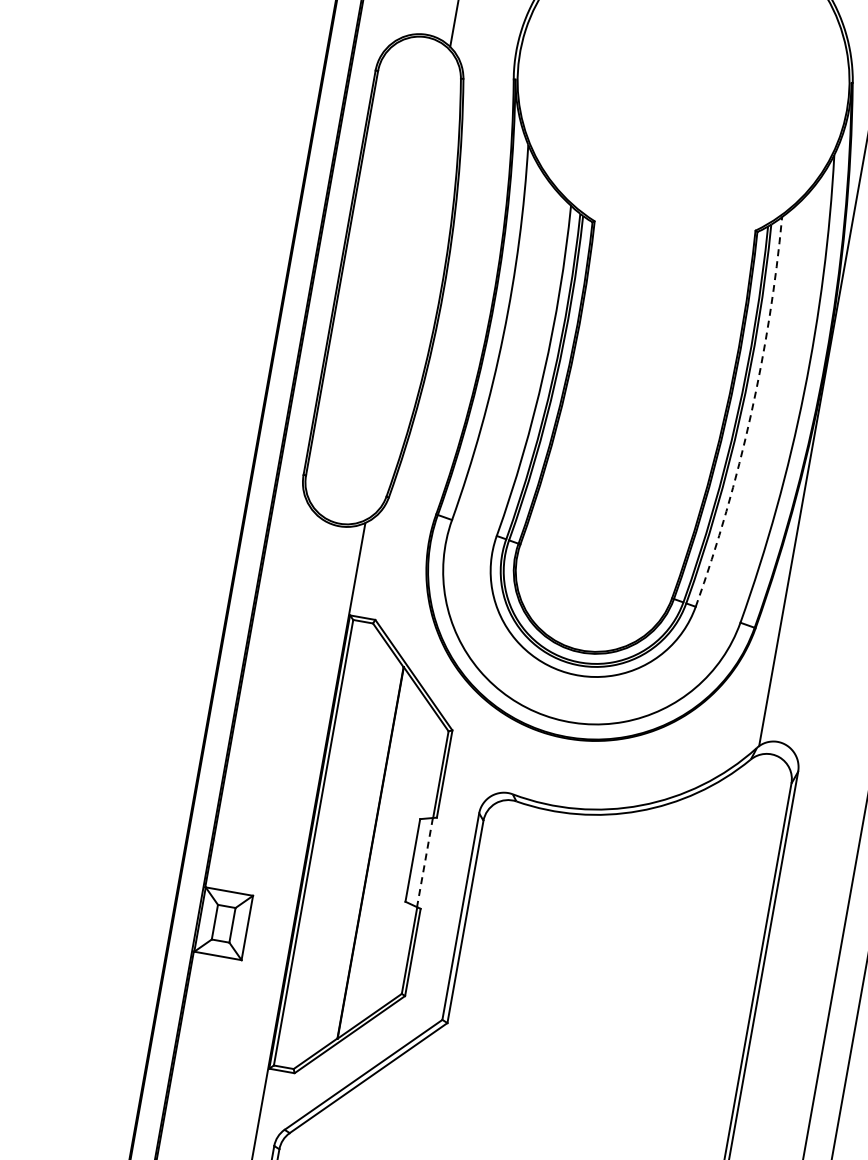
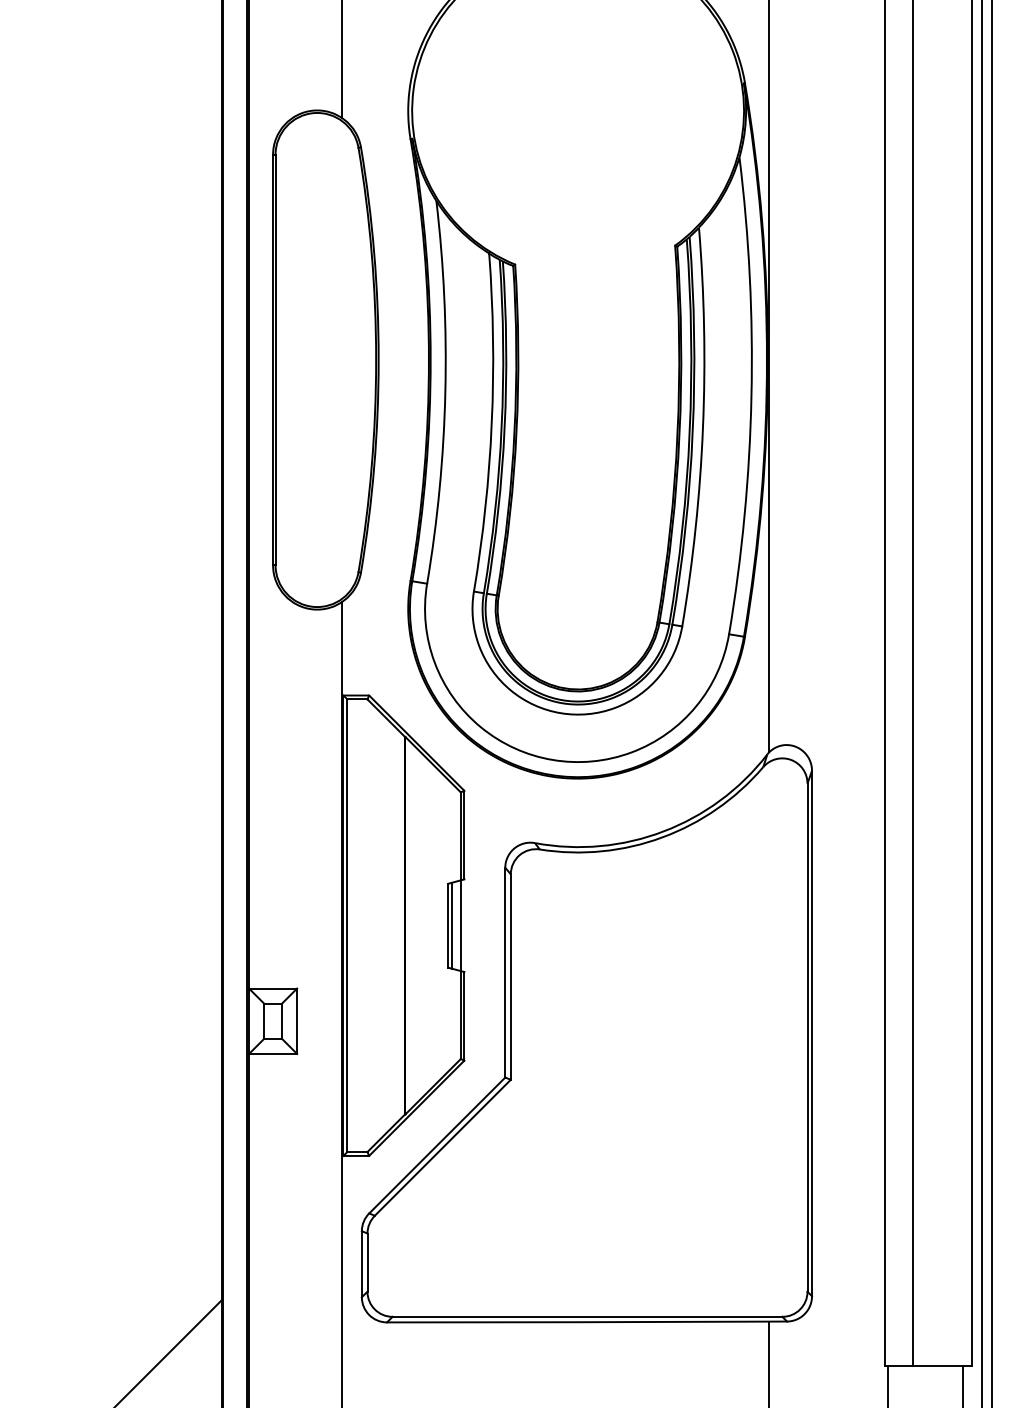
arc: (751, 414) -> (703, 427), dashed -> solid
line: (416, 860) -> (451, 925), added
line: (424, 863) -> (460, 926), dashed -> solid

